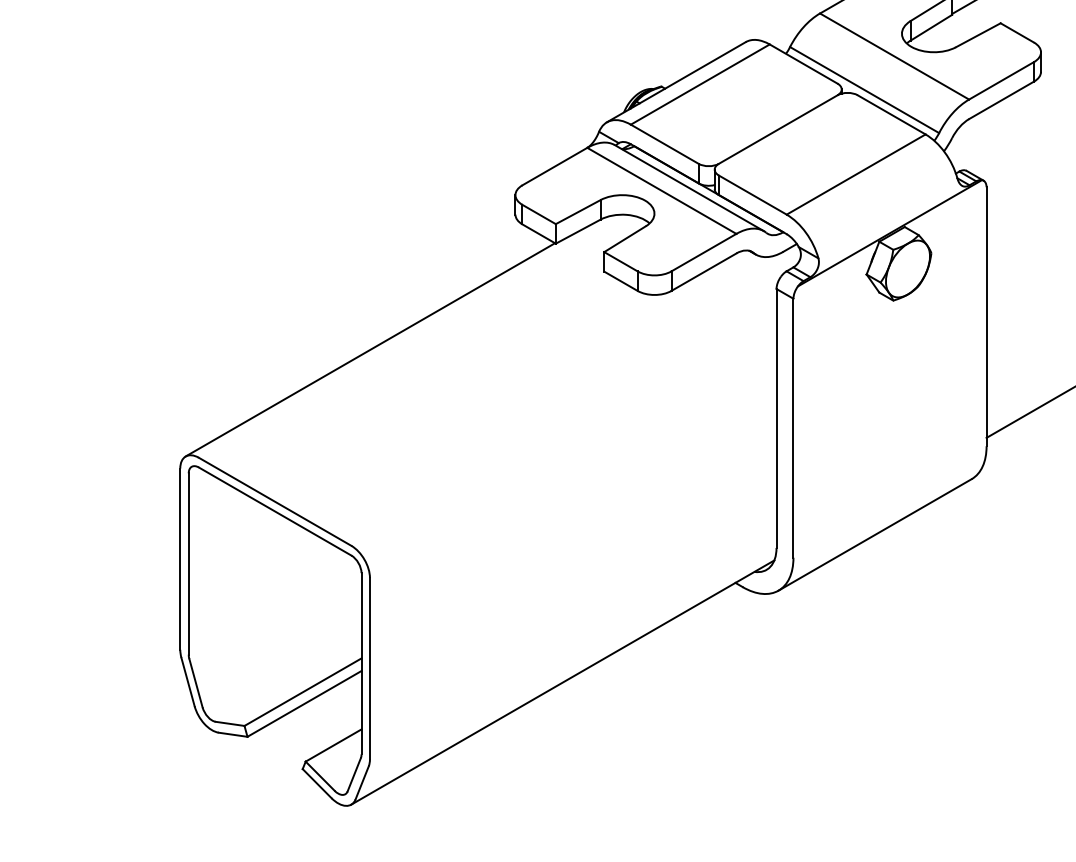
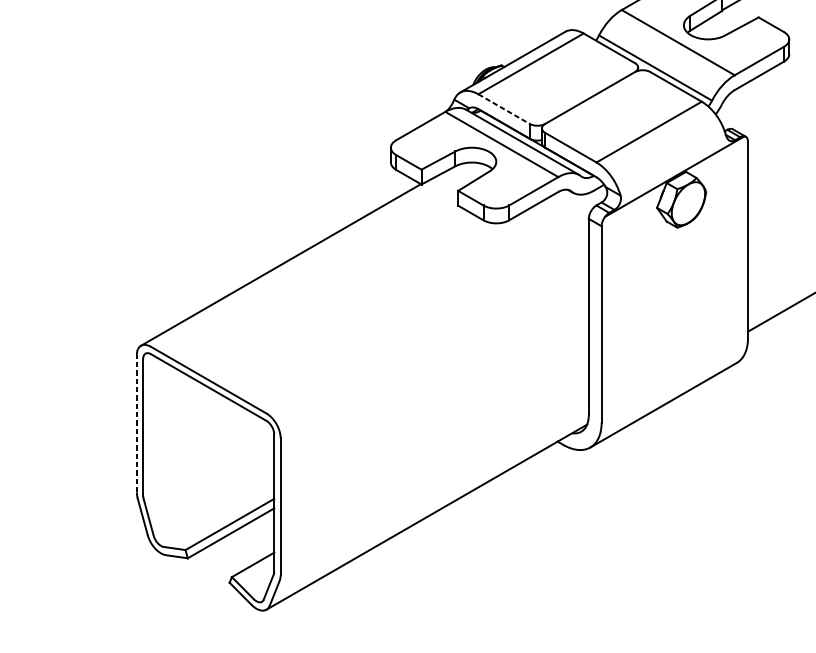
line: (665, 144) -> (504, 109), solid -> dashed
line: (180, 559) -> (137, 423), solid -> dashed

